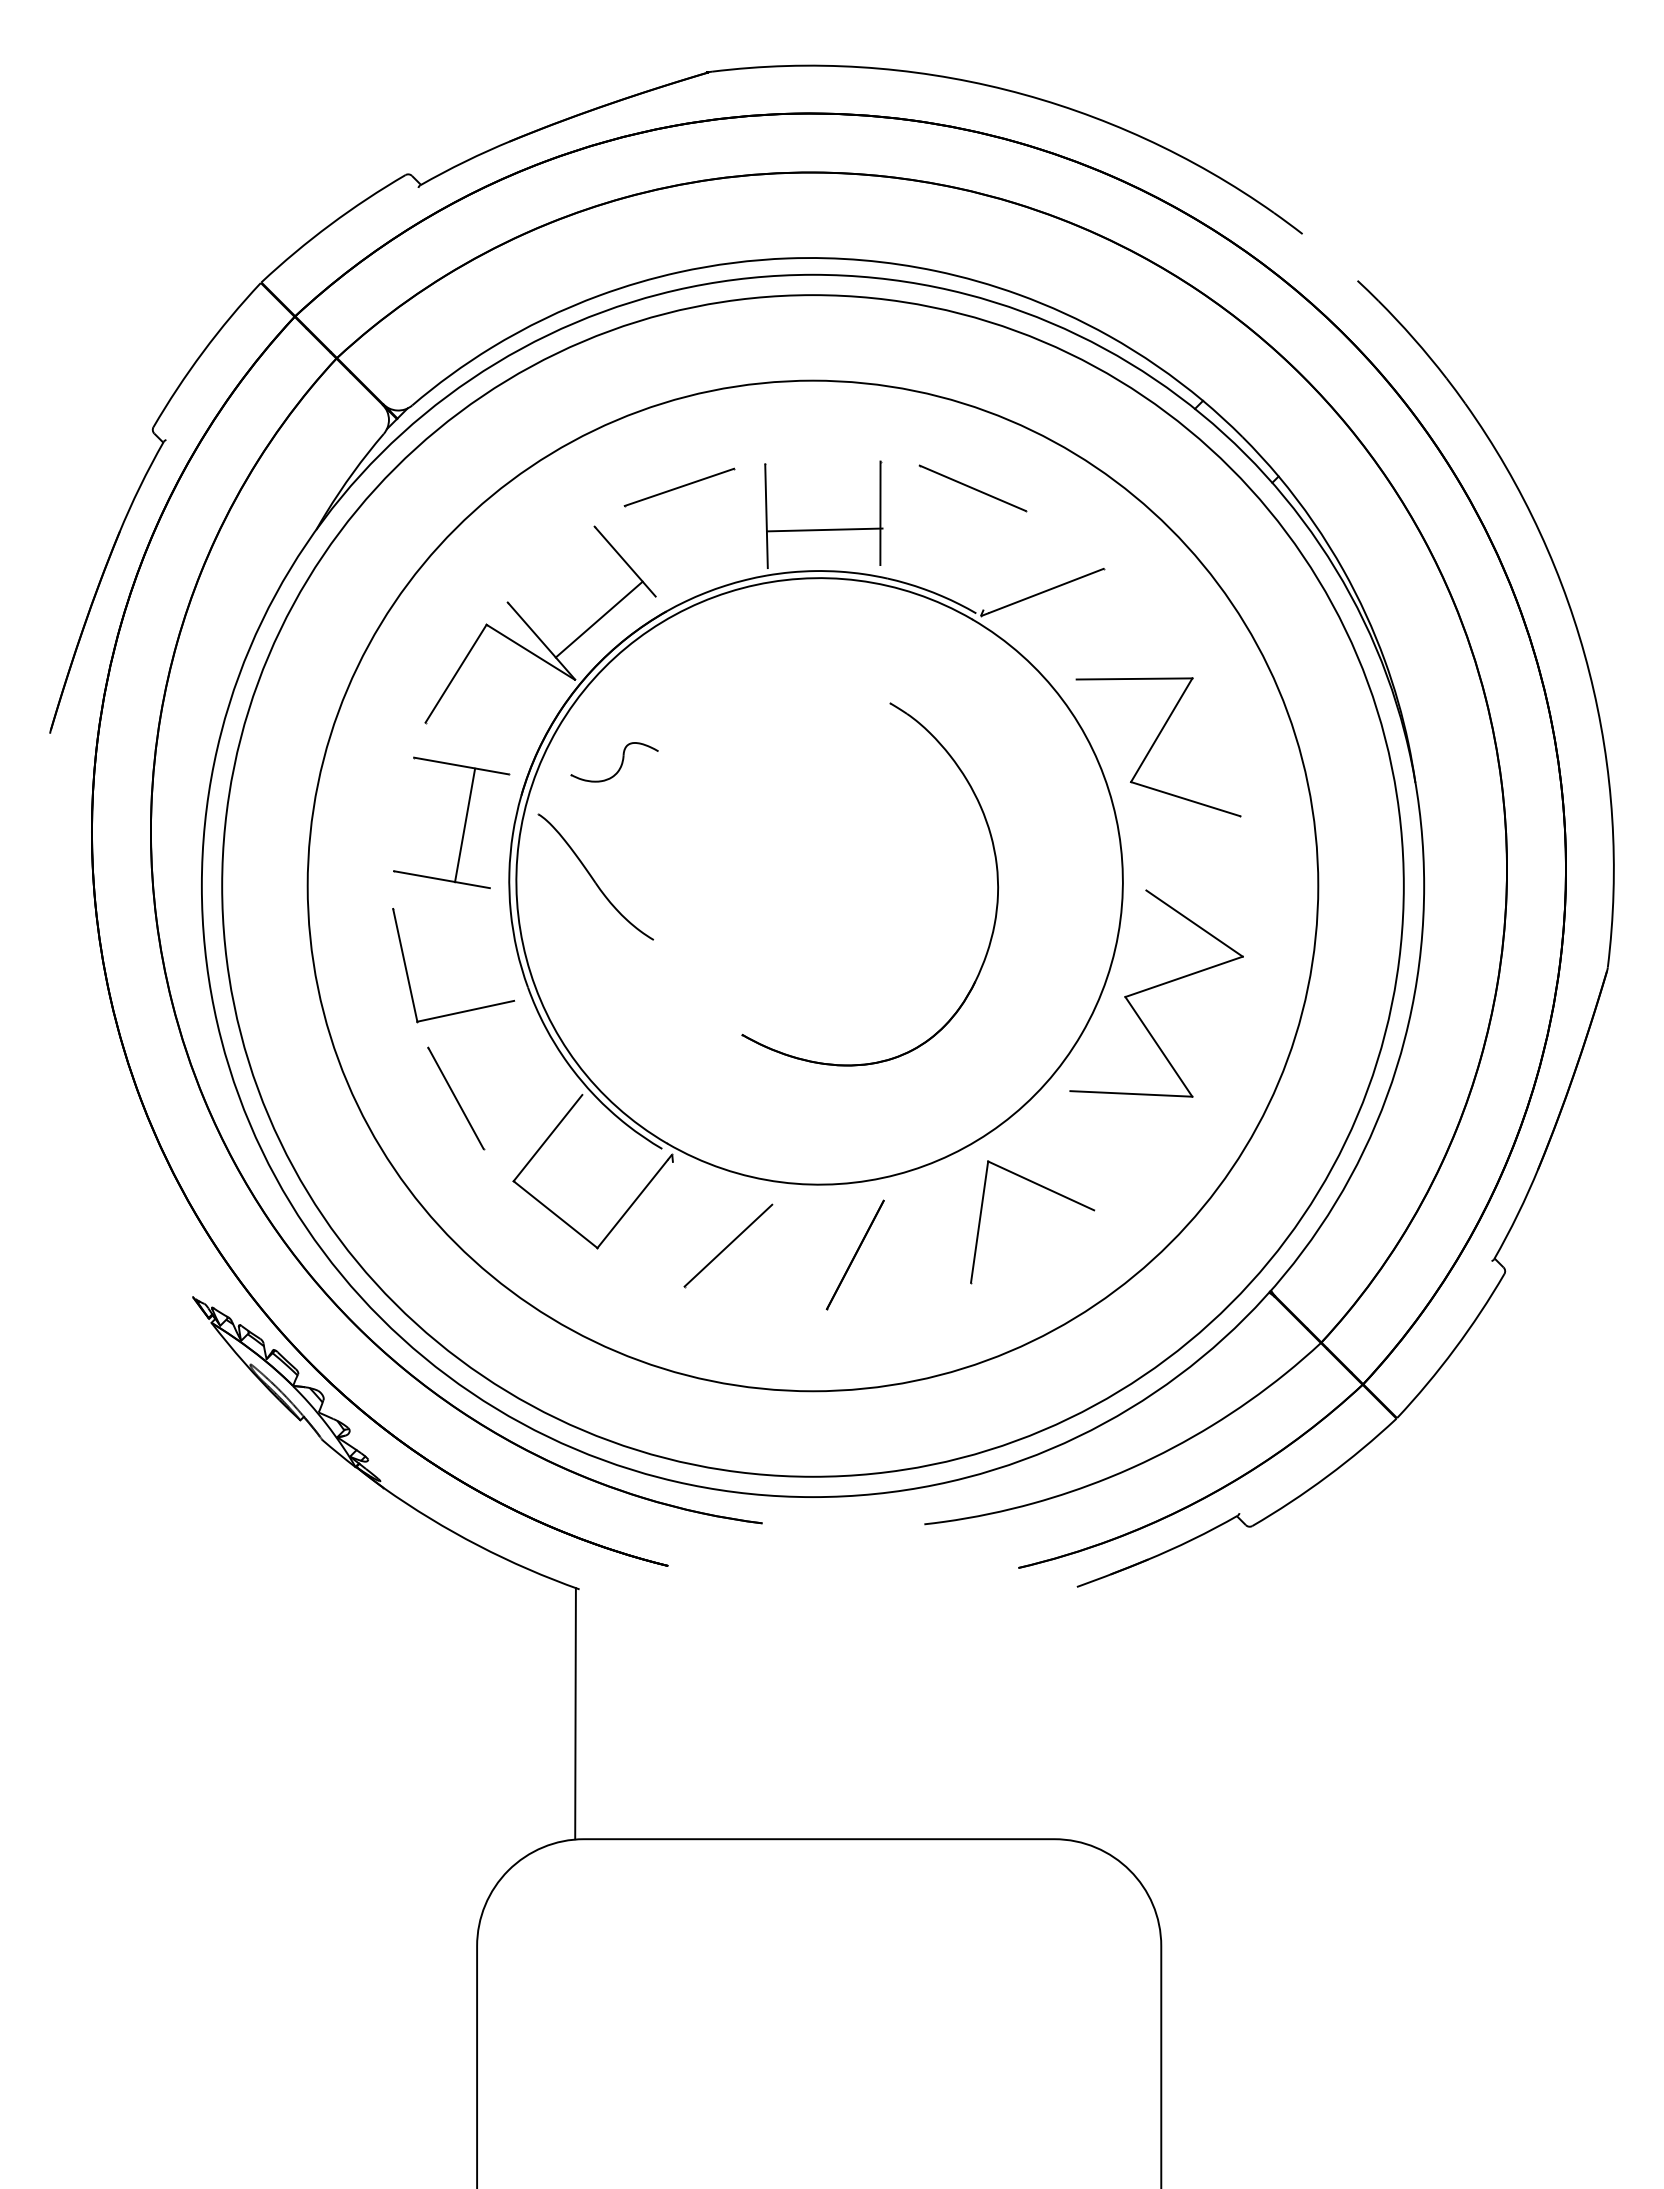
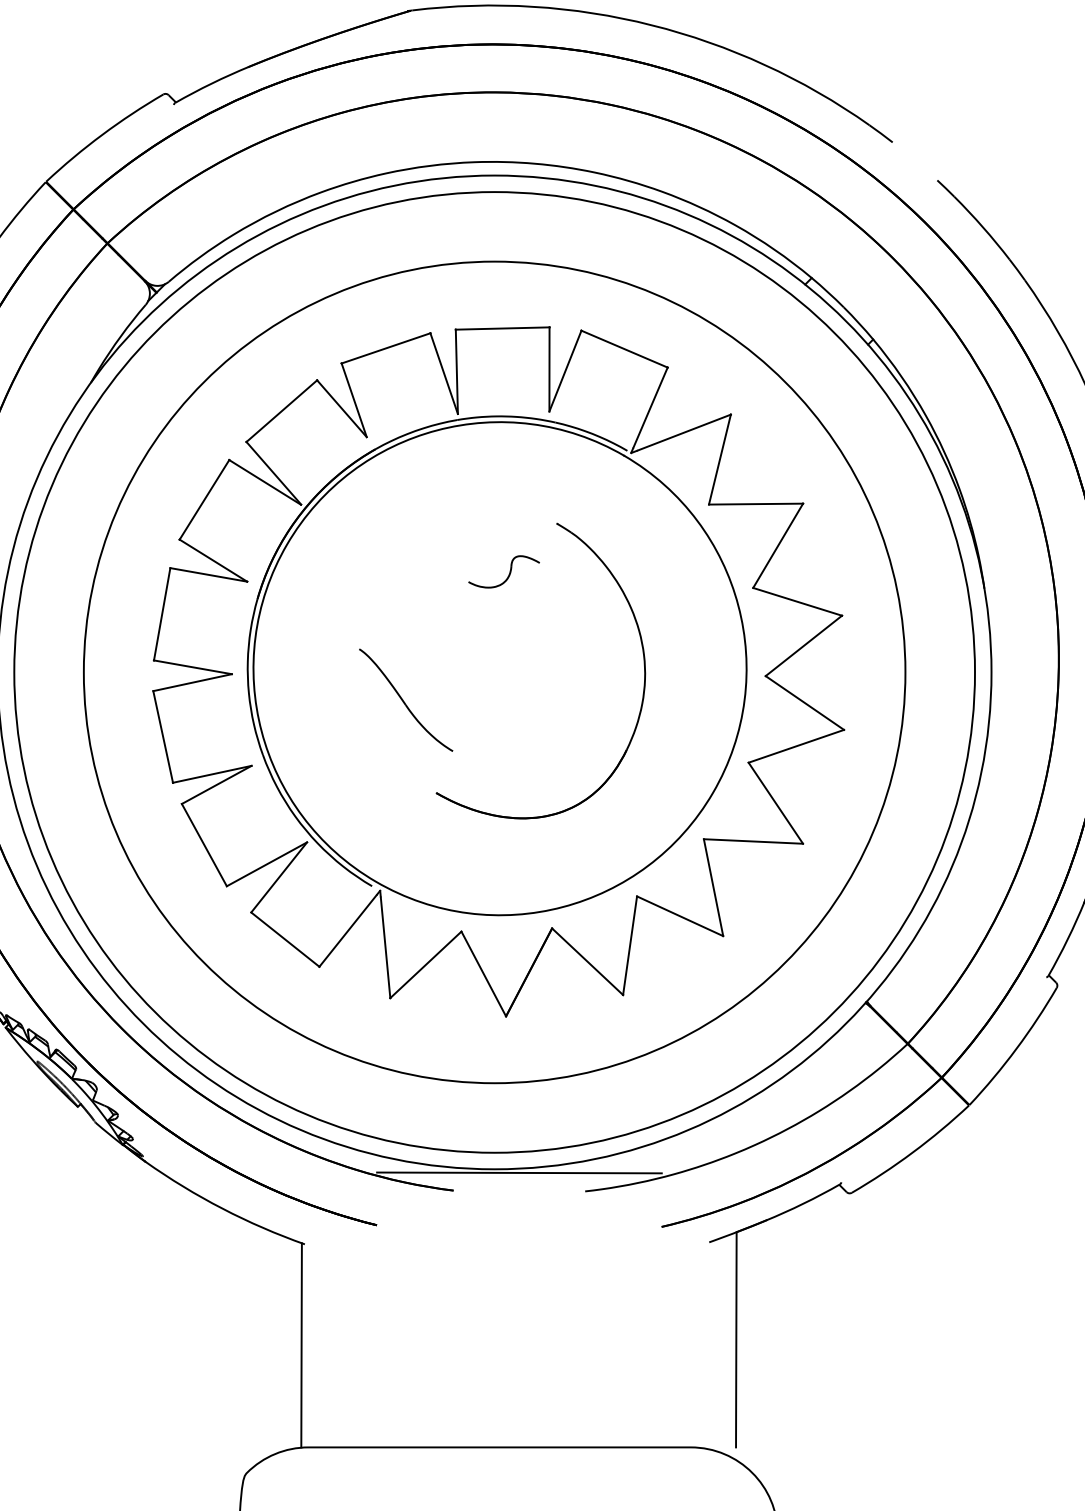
line: (899, 515) -> (564, 371), added
line: (750, 518) -> (443, 373), added
line: (824, 529) -> (502, 328), moved
line: (639, 550) -> (353, 399), added
line: (1004, 559) -> (650, 407), added
line: (598, 619) -> (281, 411), moved
line: (1089, 623) -> (719, 459), added
line: (466, 748) -> (212, 560), added
part: (620, 764) -> (508, 573), moved
line: (465, 825) -> (162, 614), moved
line: (1193, 853) -> (803, 646), added
part: (595, 876) -> (405, 699), moved
line: (441, 898) -> (192, 682), added
line: (471, 1023) -> (217, 784), added
line: (532, 1121) -> (266, 863), added
line: (1082, 1150) -> (713, 887), added
line: (678, 1224) -> (385, 947), added
line: (927, 1241) -> (587, 961), added
line: (799, 1256) -> (483, 973), added
line: (843, 1501) -> (519, 1172), added
line: (1109, 1706) -> (735, 1339), added

